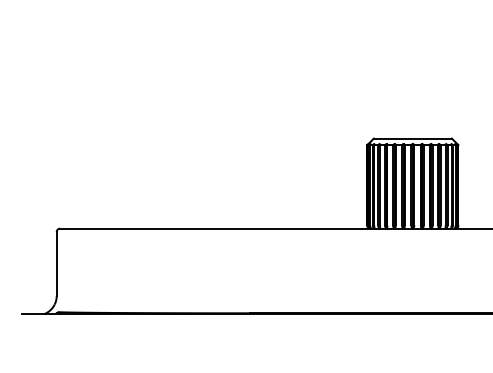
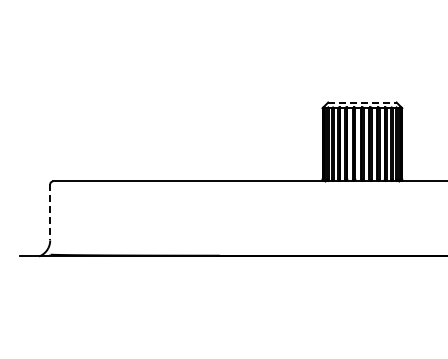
line: (412, 138) -> (362, 102), solid -> dashed
line: (57, 264) -> (50, 212), solid -> dashed

